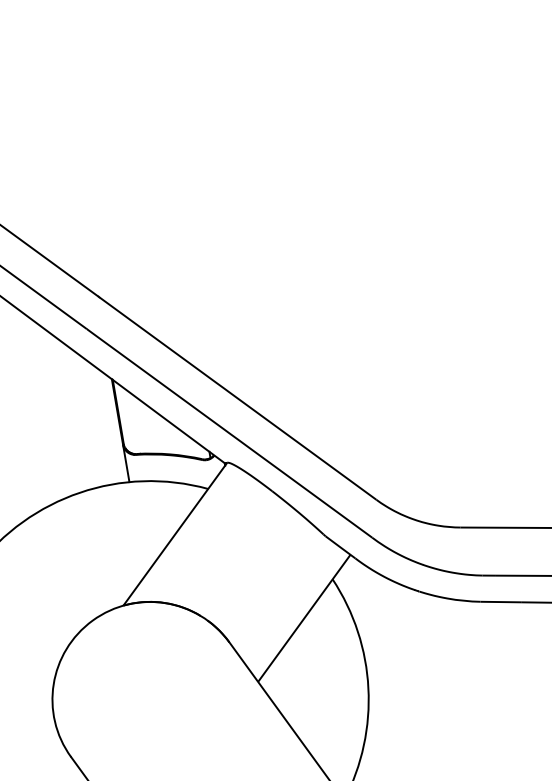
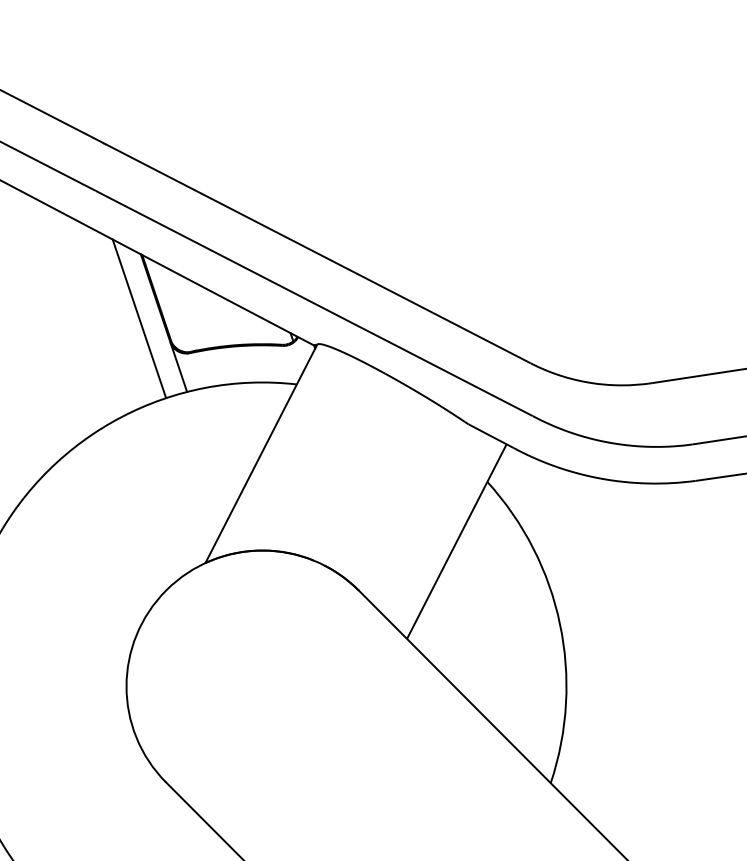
line: (103, 424) -> (139, 318), added

